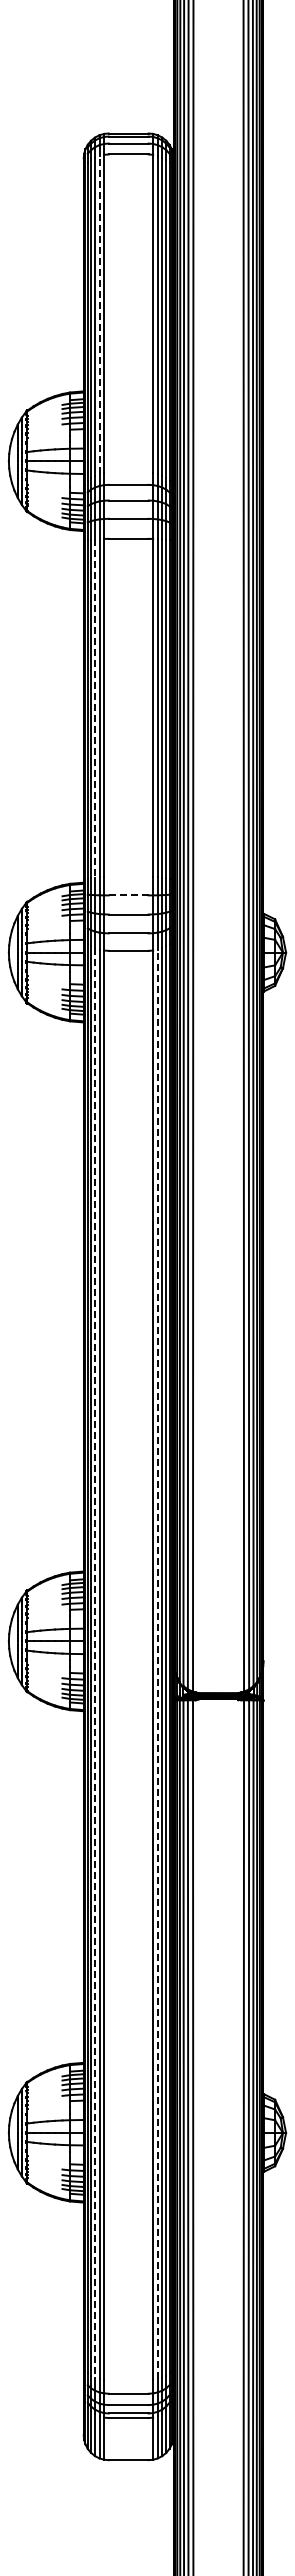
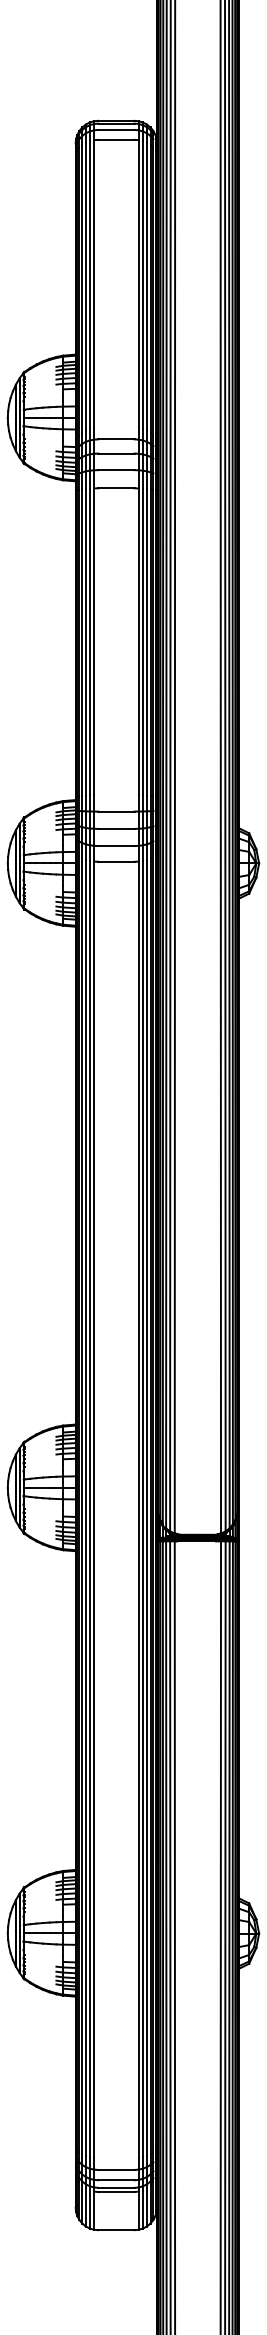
line: (99, 314) -> (89, 284), dashed -> solid
line: (95, 709) -> (86, 643), dashed -> solid
line: (128, 895) -> (116, 811), dashed -> solid
line: (95, 1663) -> (86, 1507), dashed -> solid
line: (157, 1664) -> (142, 1508), dashed -> solid

